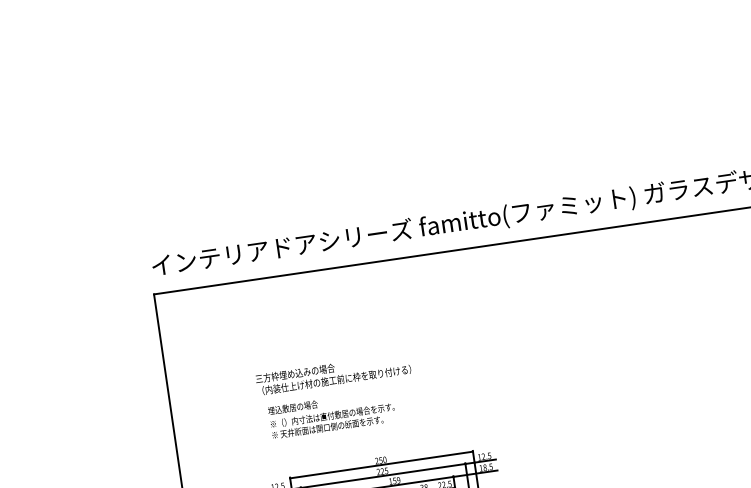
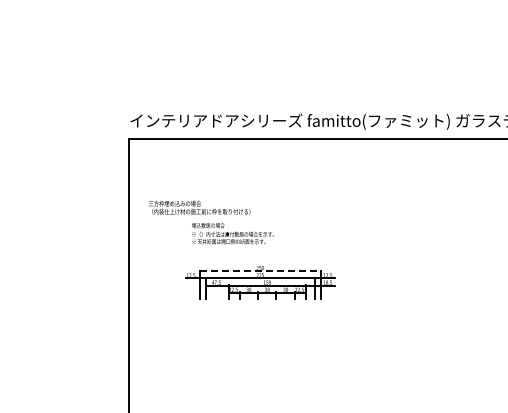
text: (333, 373) -> (199, 207), moved
line: (382, 465) -> (260, 271), solid -> dashed

